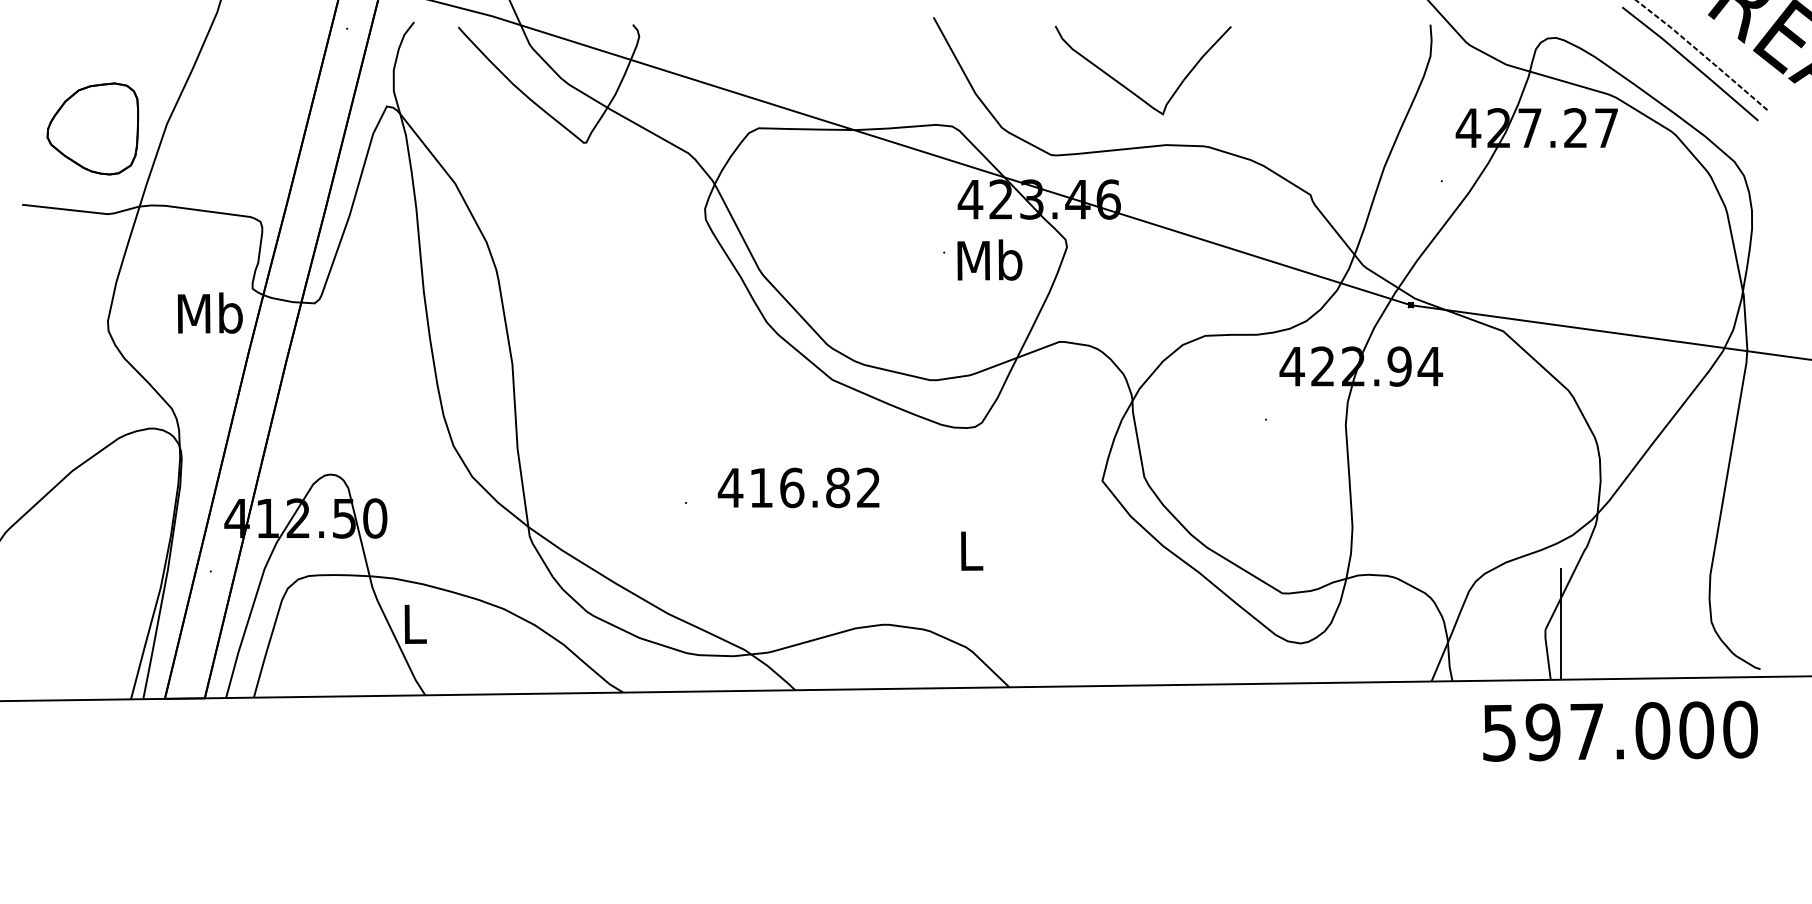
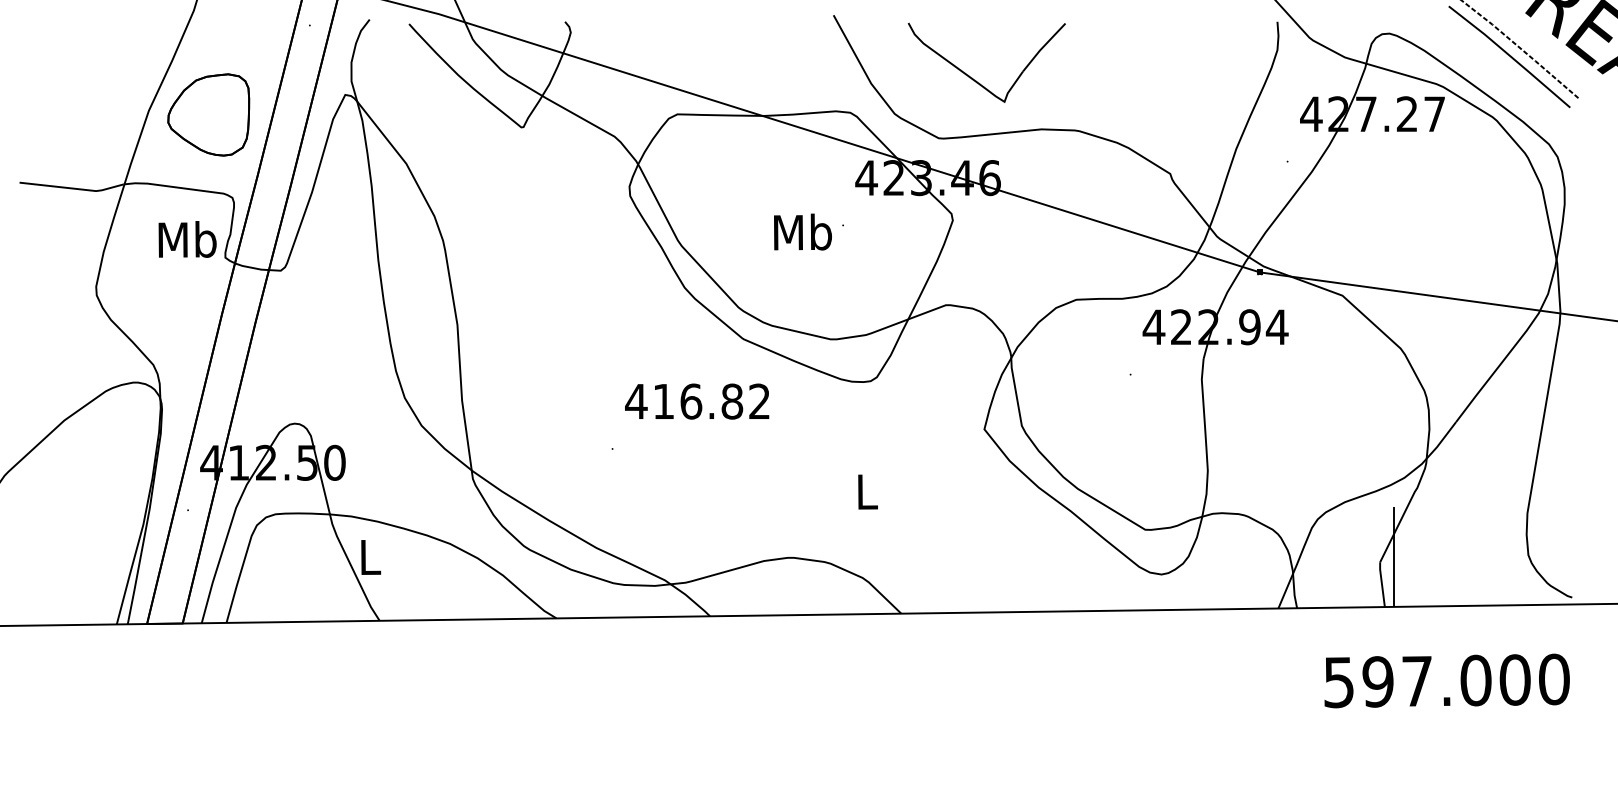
part: (1127, 87) -> (972, 77), moved
part: (92, 128) -> (208, 114), moved
text: (989, 259) -> (802, 231), moved
text: (210, 313) -> (187, 239), moved
text: (799, 487) -> (697, 401), moved
text: (1619, 730) -> (1446, 680), moved

